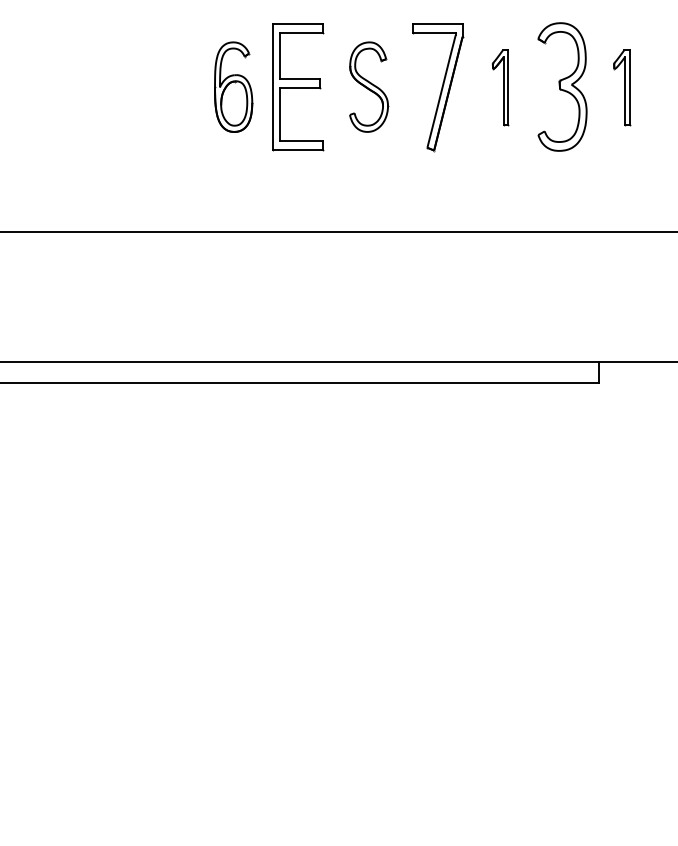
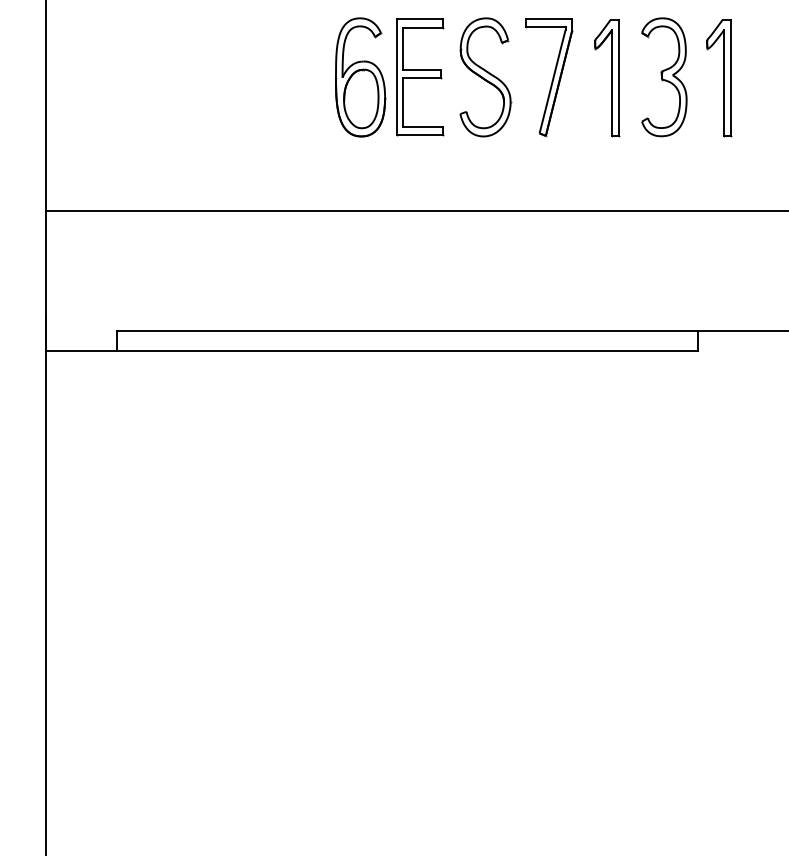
part: (233, 87) -> (360, 77), size x1.43
part: (368, 87) -> (485, 77), size x1.43
part: (500, 88) -> (607, 78), size x1.67
part: (622, 88) -> (719, 78), size x1.67

